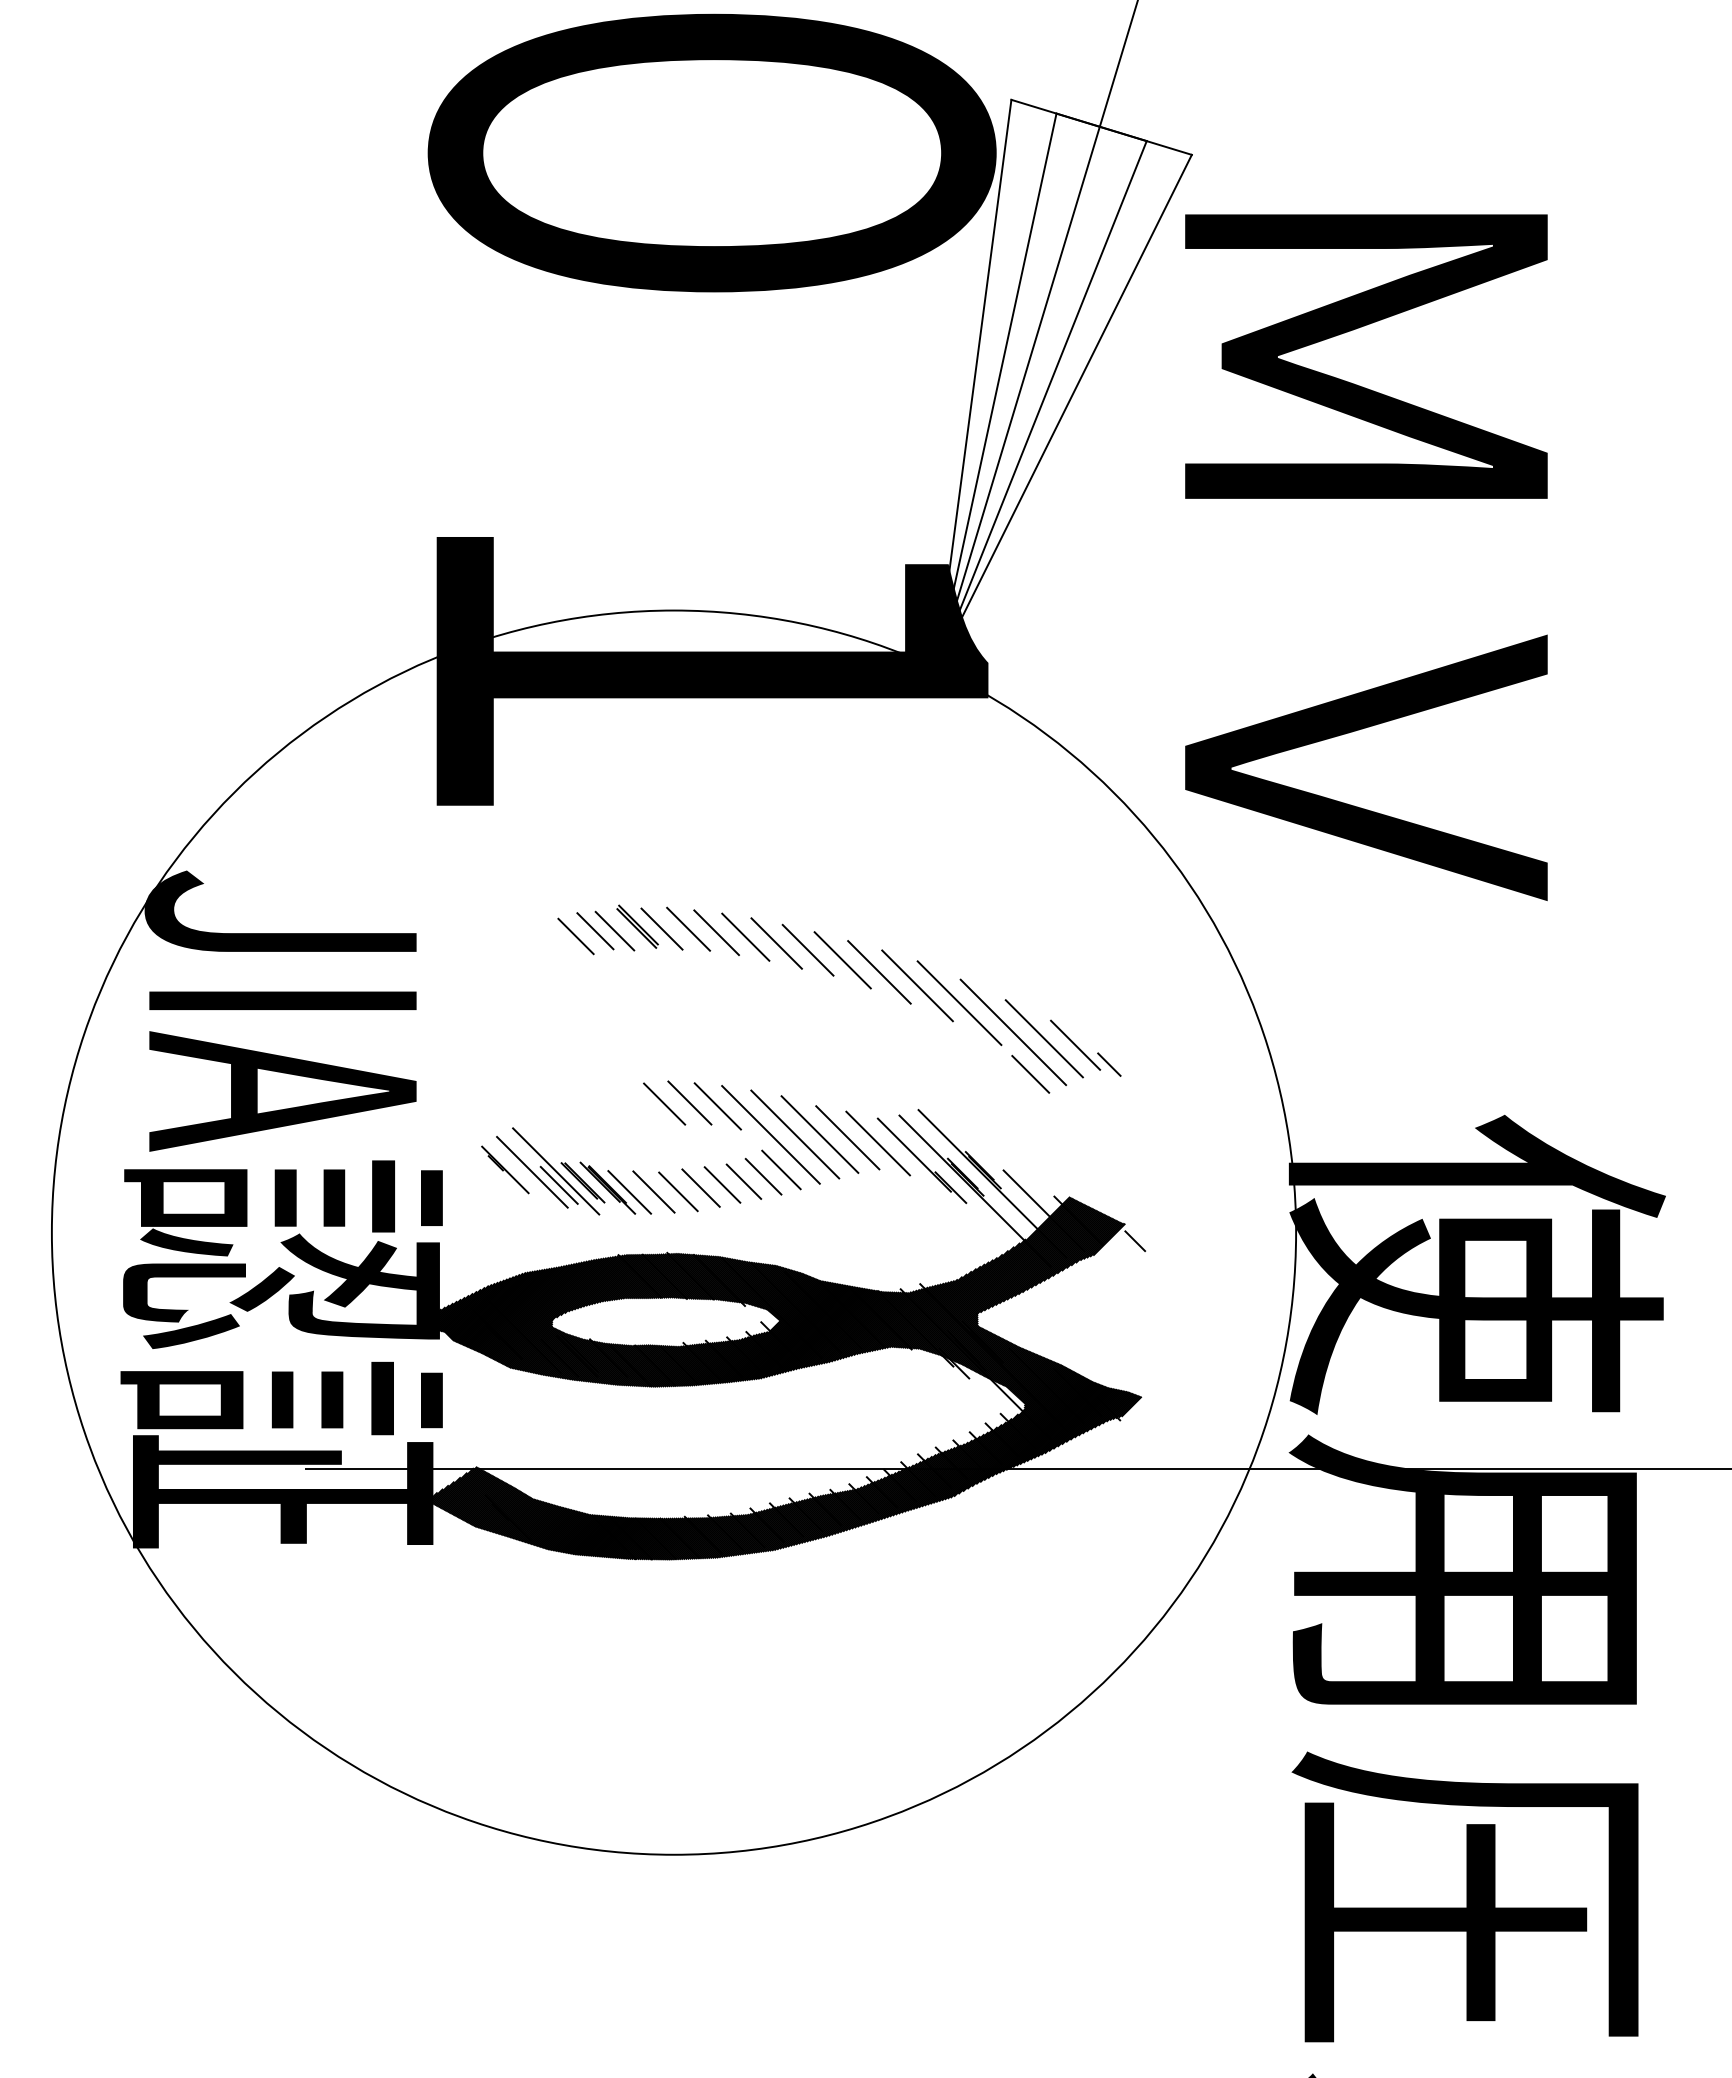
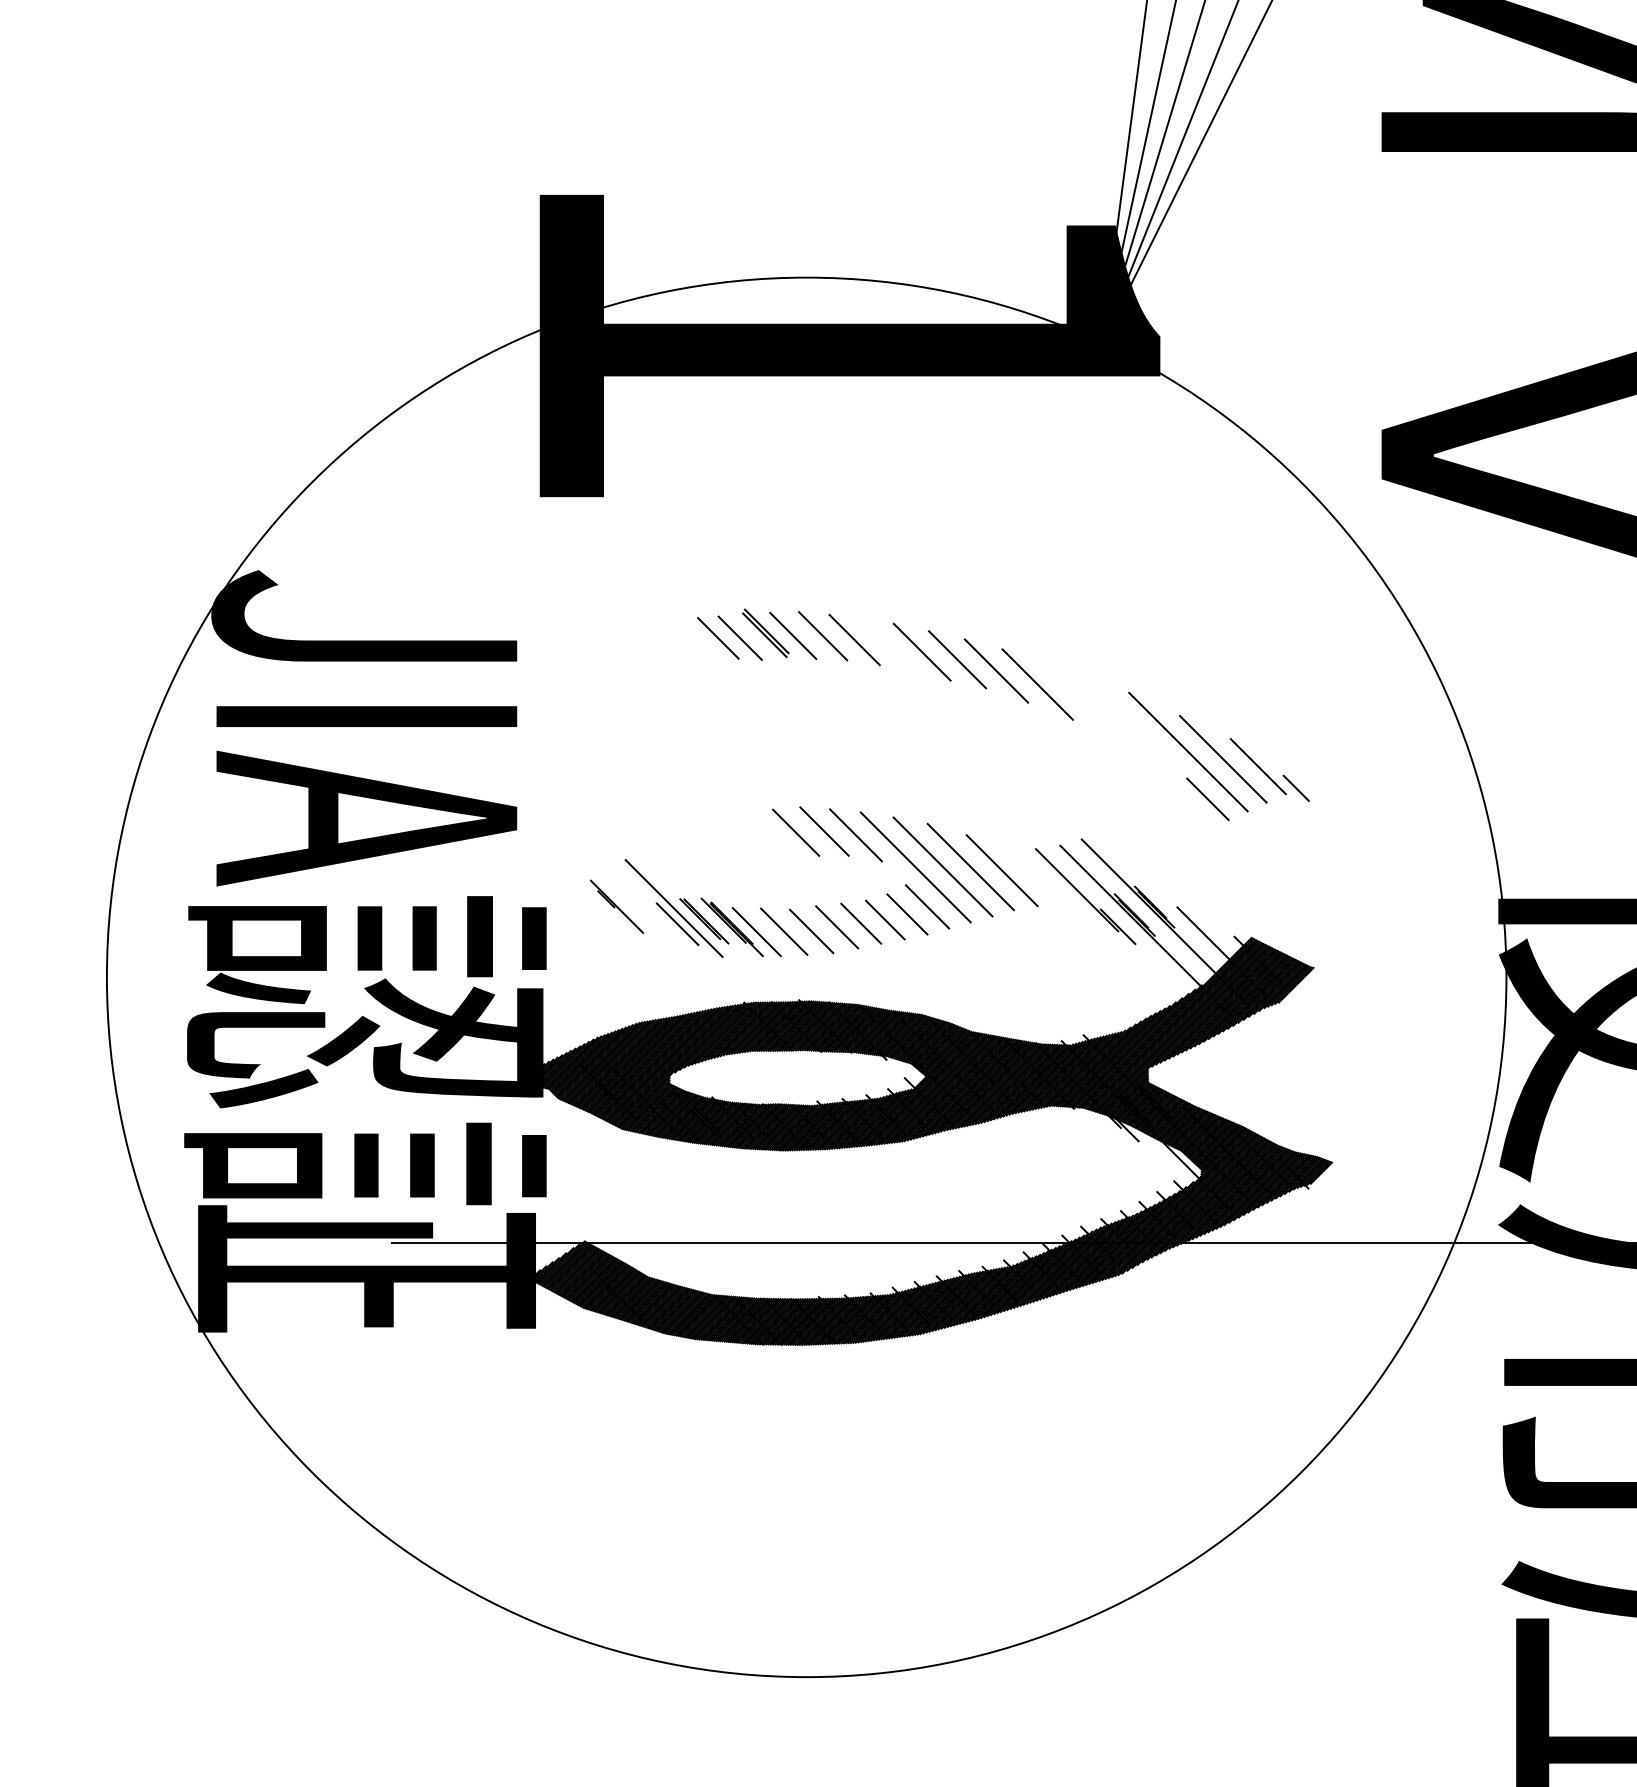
line: (575, 936) -> (695, 644), removed
line: (745, 936) -> (887, 644), removed
line: (917, 985) -> (1080, 699), removed
line: (959, 1003) -> (1127, 719), removed
line: (877, 1143) -> (1035, 877), removed
line: (532, 1171) -> (647, 908), removed
line: (1135, 1241) -> (1325, 987), removed

